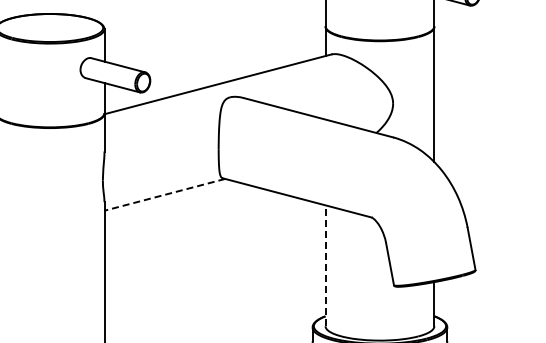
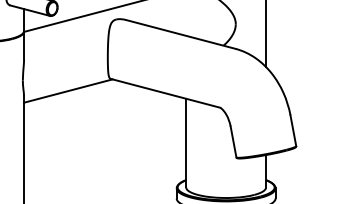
line: (164, 194) -> (68, 90), dashed -> solid
line: (325, 265) -> (186, 142), dashed -> solid

